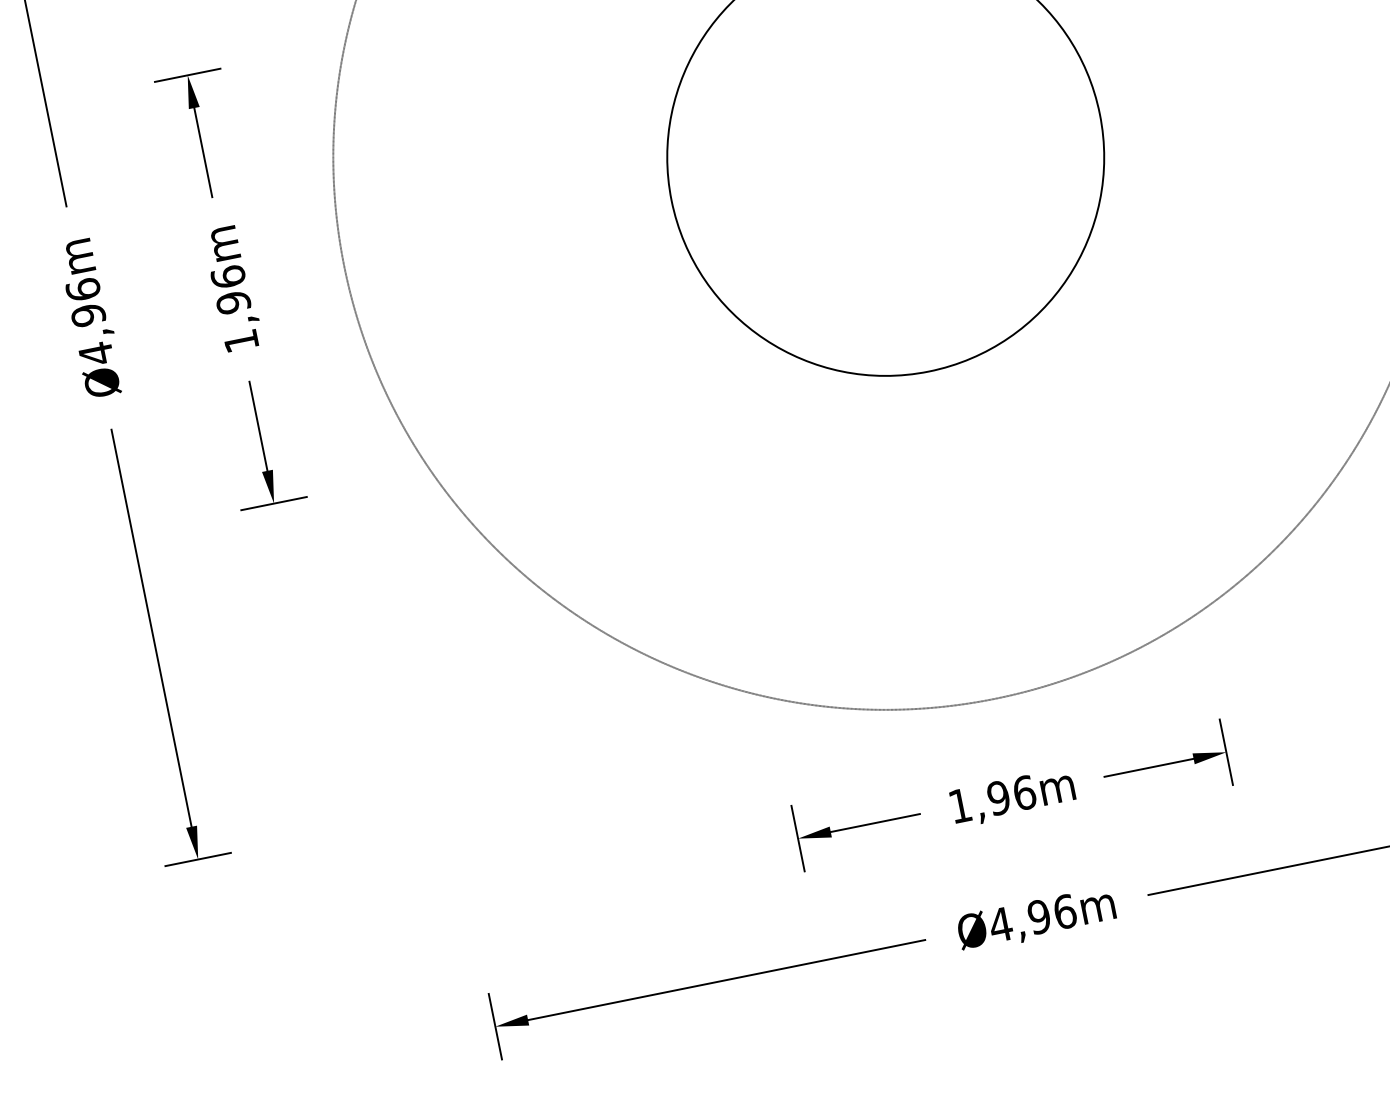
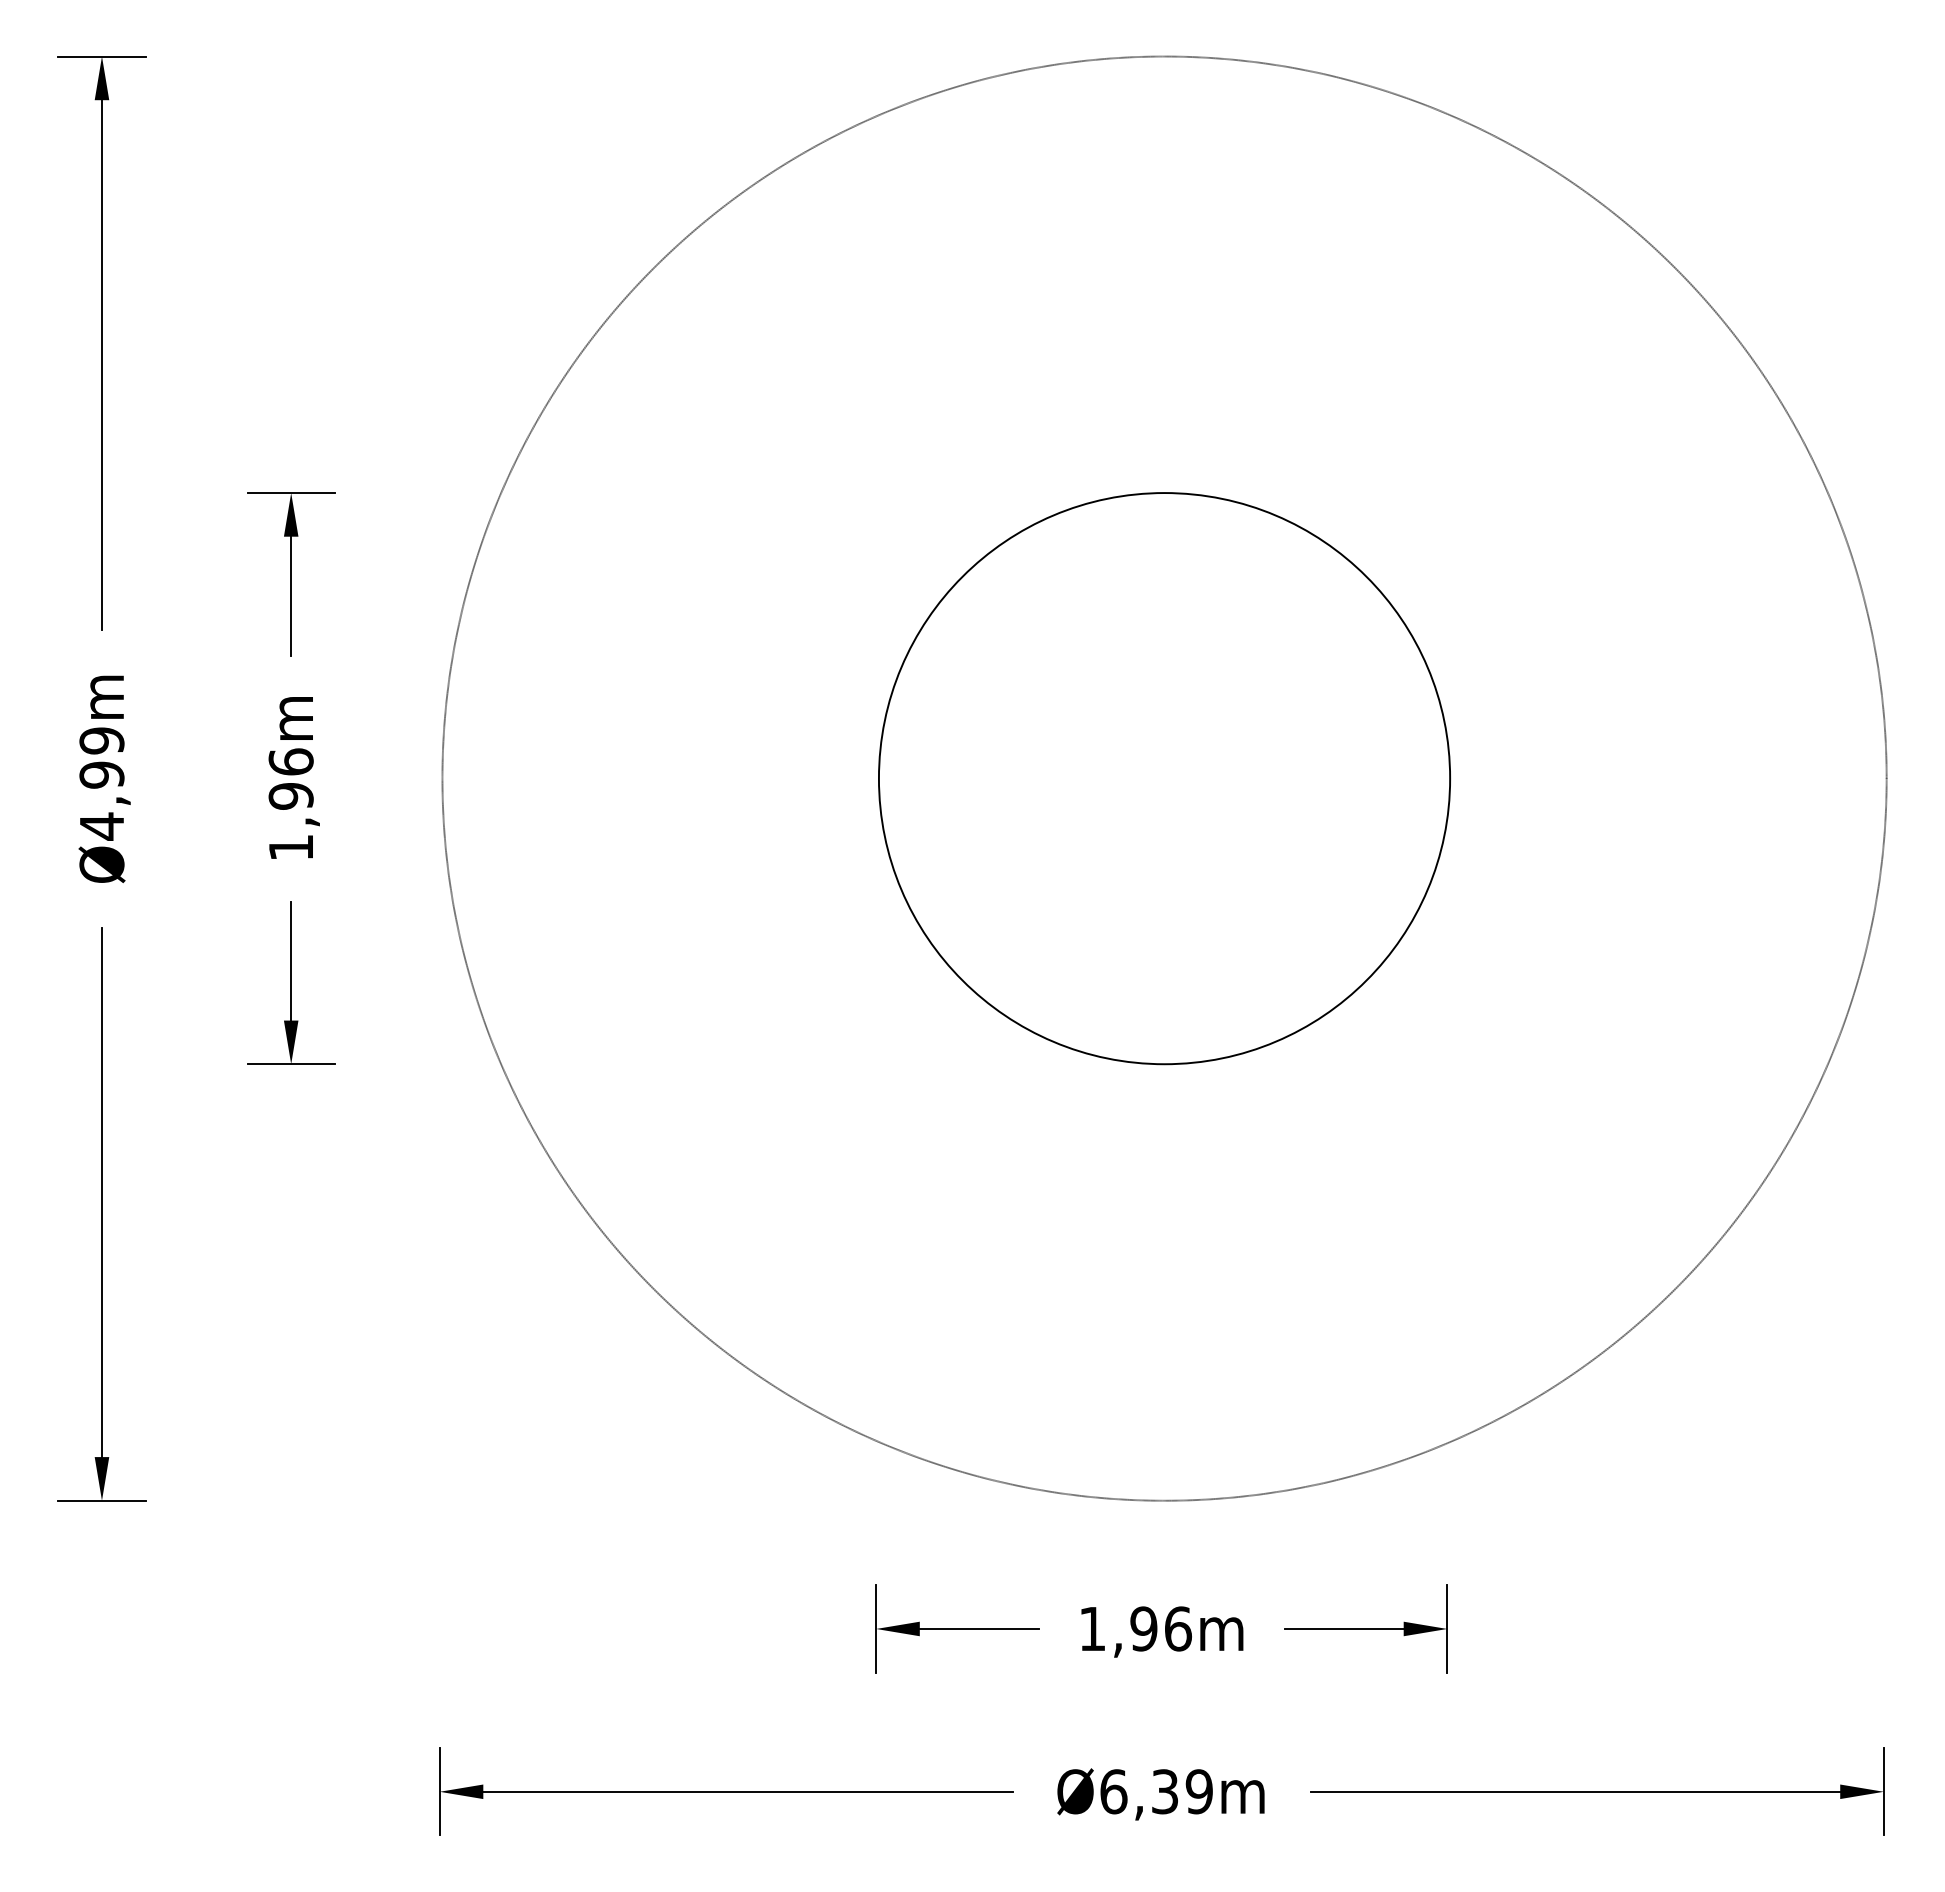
text: (82, 289) -> (101, 740), Ø4,96m -> Ø4,99m
text: (1032, 918) -> (1156, 1791), Ø4,96m -> Ø6,39m

